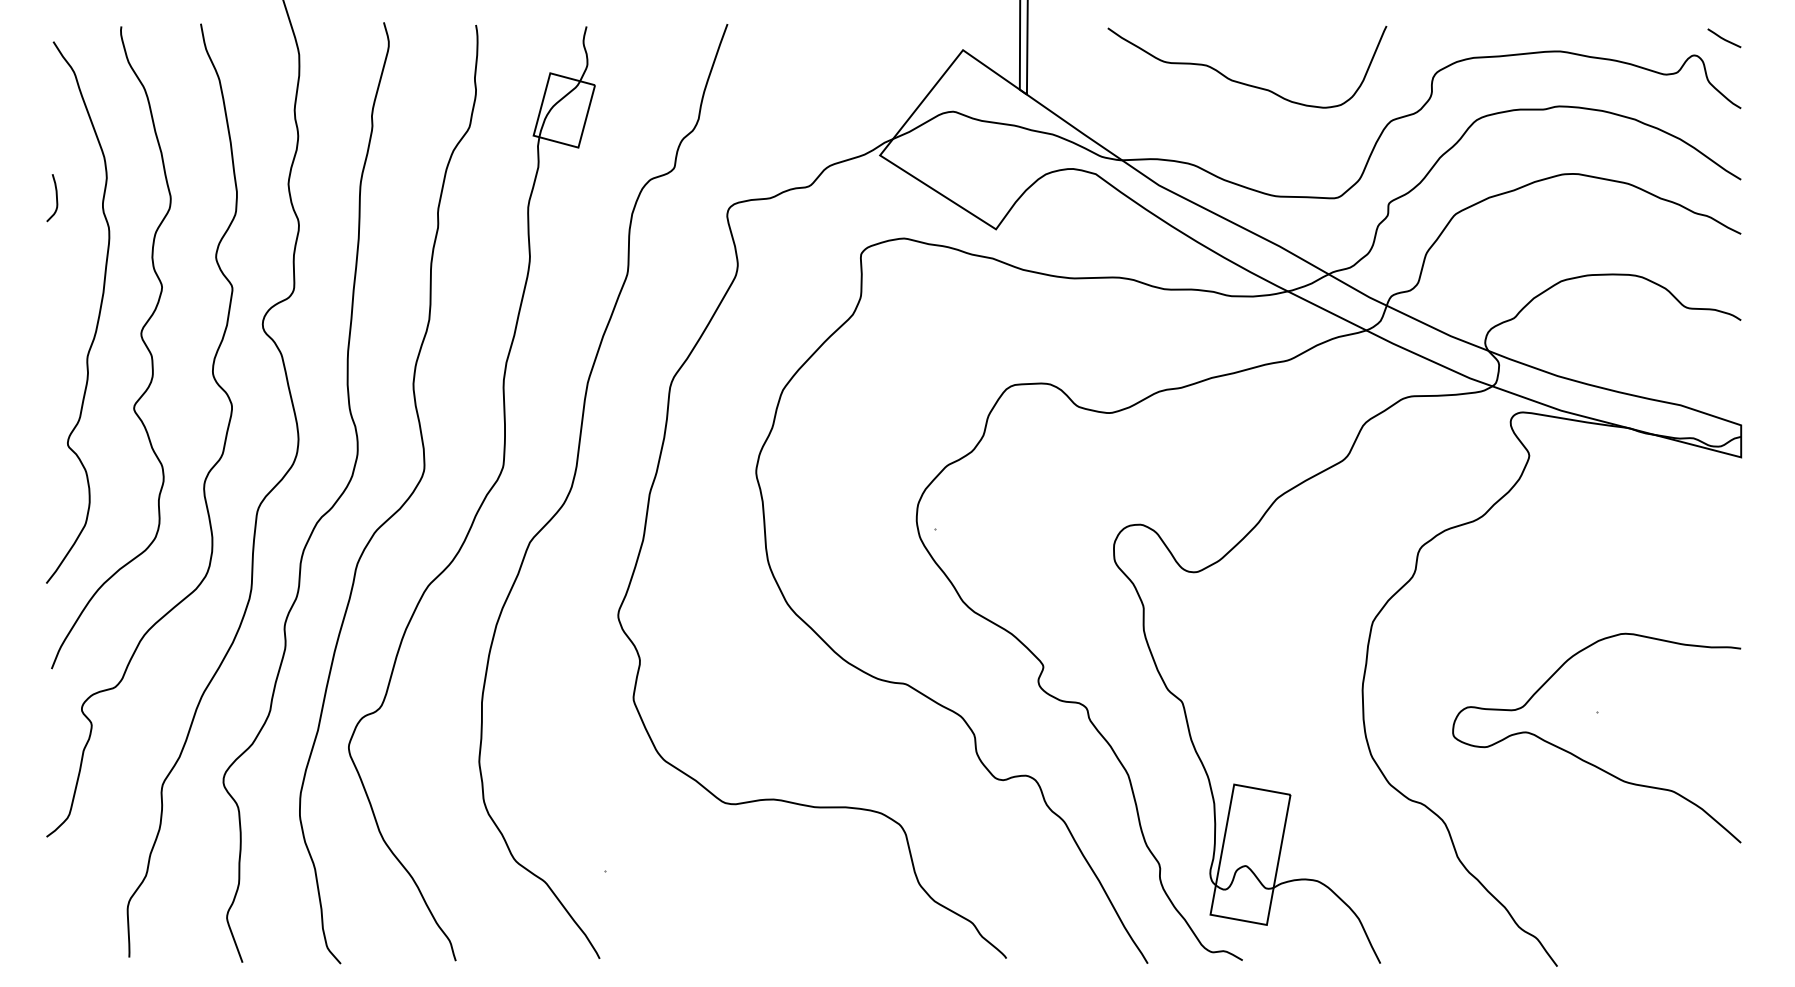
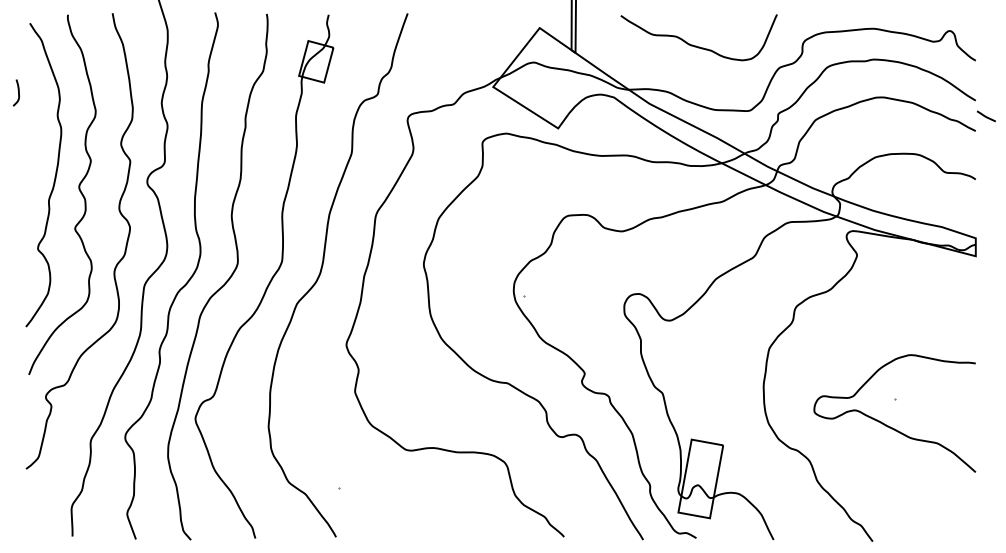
line: (1722, 38) -> (985, 116), moved
curve: (56, 197) -> (18, 92), moved

